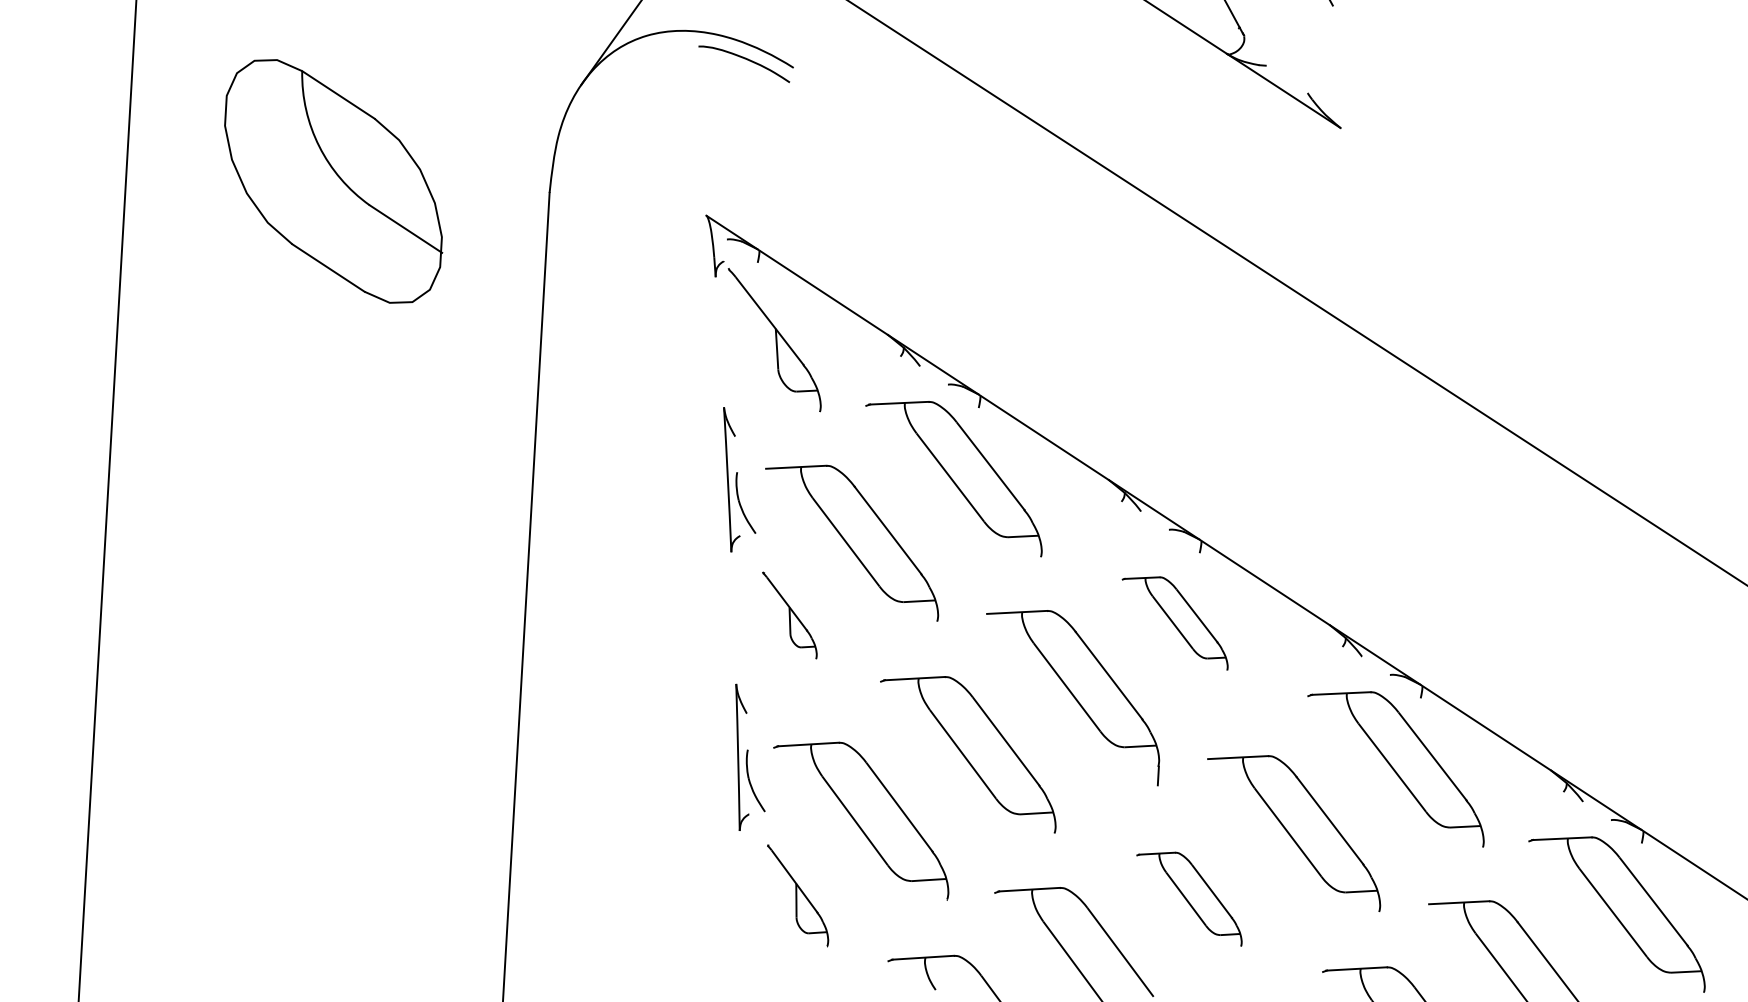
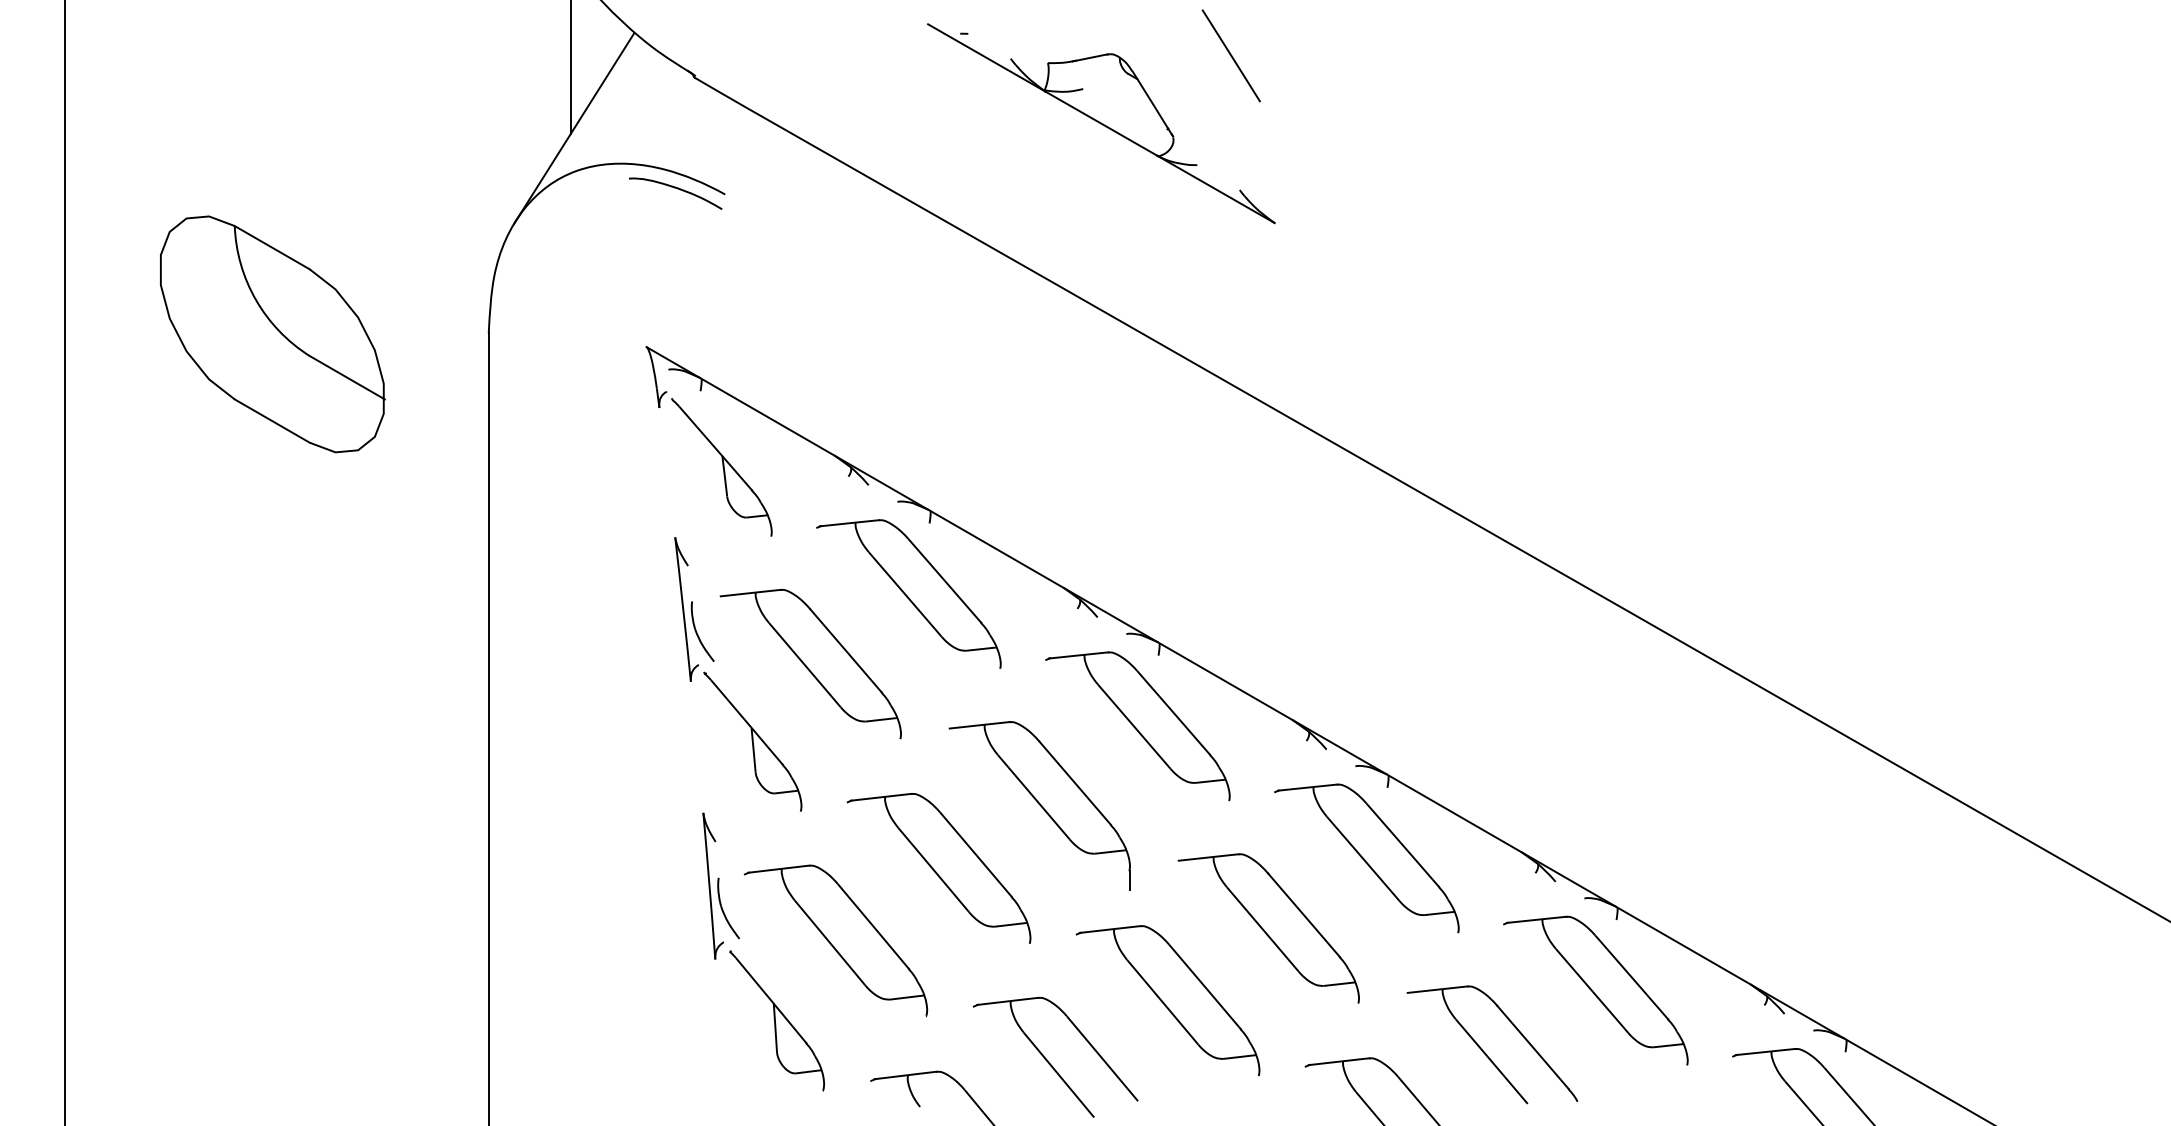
part: (789, 615) -> (752, 741), size x1.67
part: (1174, 622) -> (1137, 726), size x1.67
part: (797, 895) -> (776, 1020), size x1.43
part: (1188, 897) -> (1167, 1000), size x1.67

